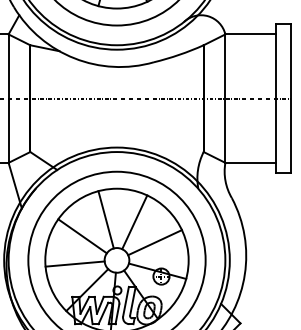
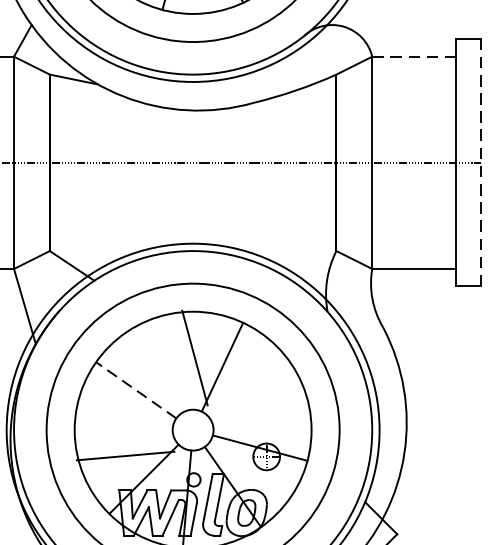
line: (251, 34) -> (415, 56), solid -> dashed
line: (290, 98) -> (479, 162), solid -> dashed
line: (105, 219) -> (193, 357), moved
line: (82, 236) -> (136, 390), solid -> dashed
line: (154, 242) -> (255, 400), removed
line: (74, 263) -> (124, 455), moved

